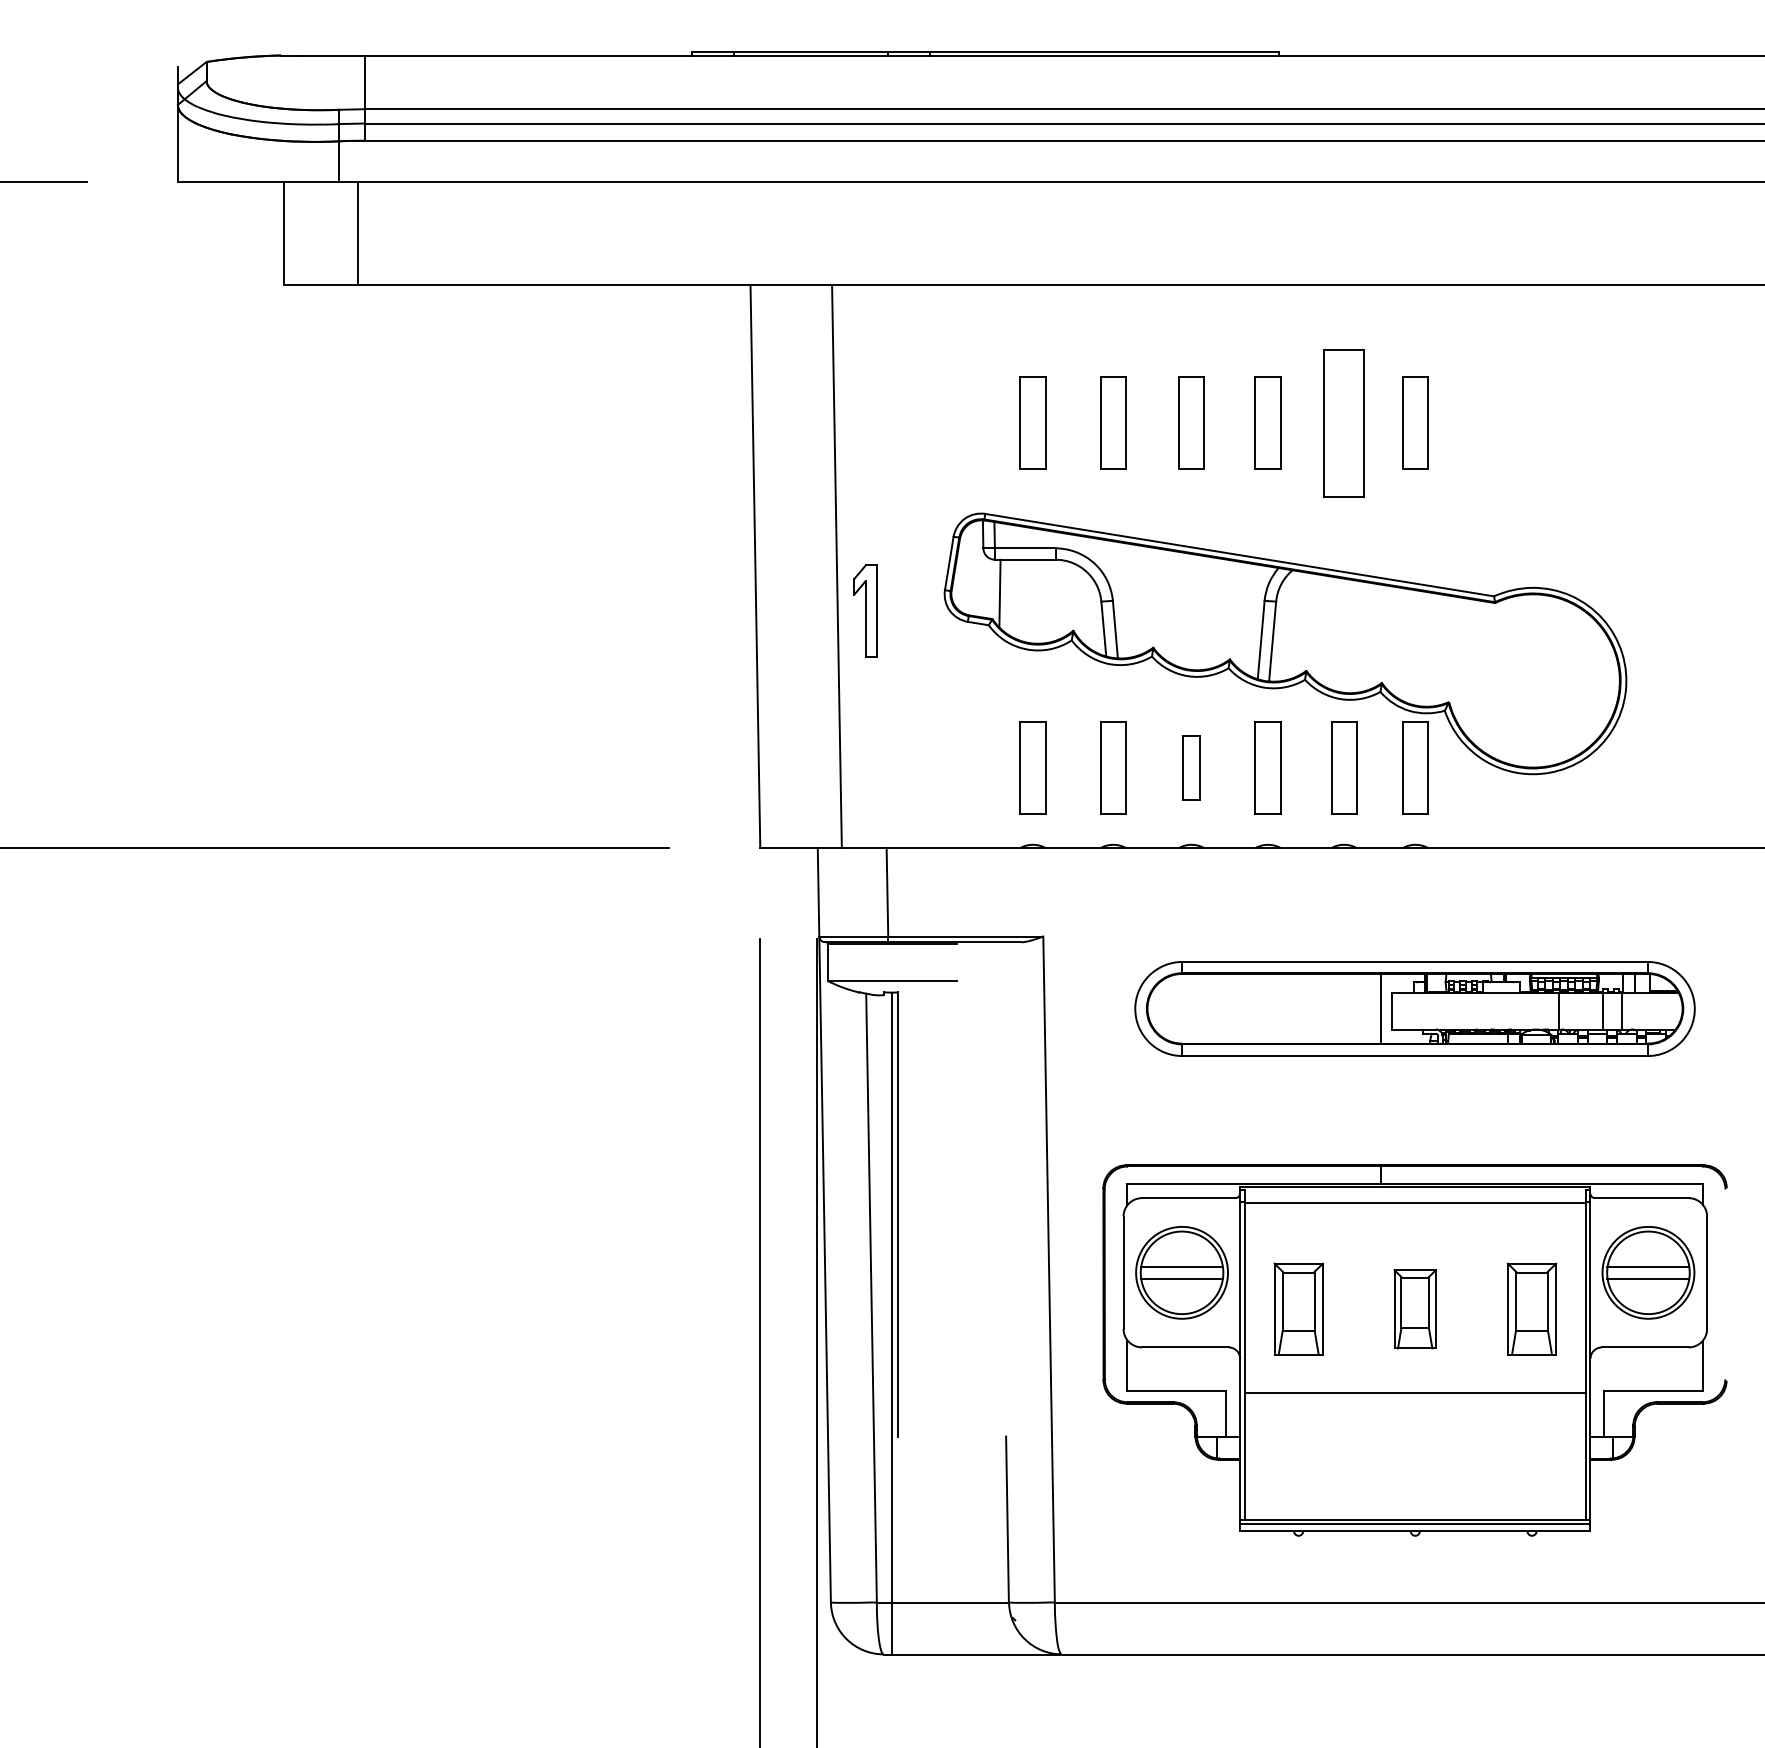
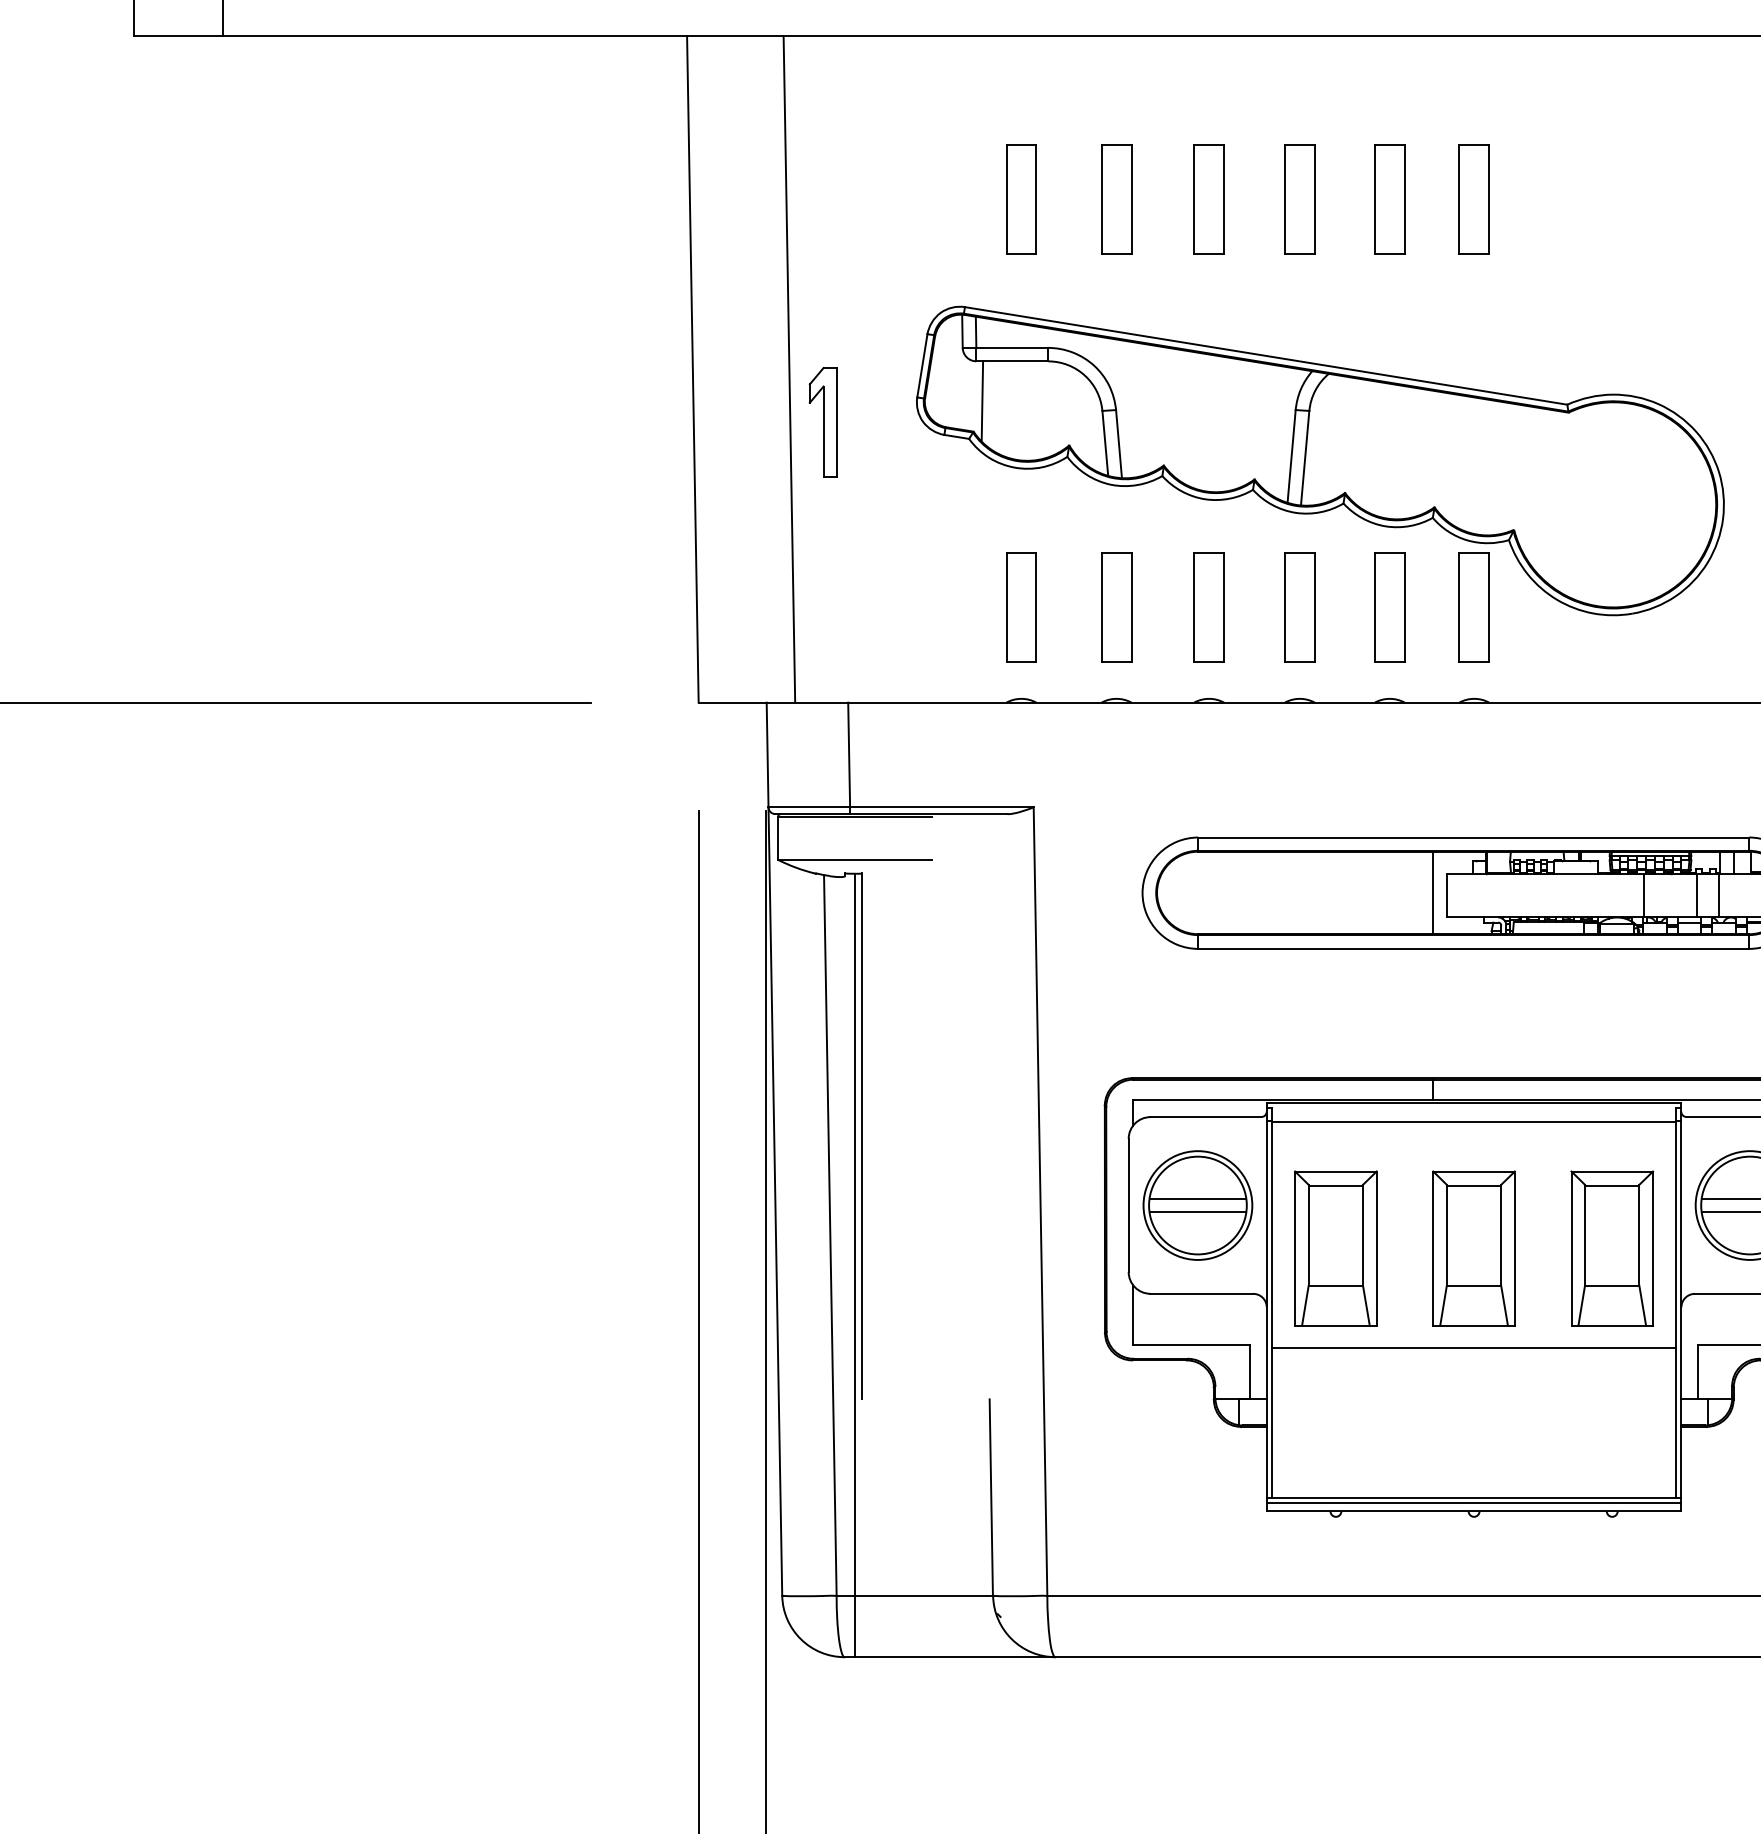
part: (1344, 422) -> (1390, 198), size x0.62
part: (1191, 767) -> (1209, 607), size x1.43
part: (1298, 1309) -> (1335, 1248), size x1.43
part: (1414, 1309) -> (1473, 1248), size x1.67
part: (1531, 1309) -> (1611, 1248), size x1.43

